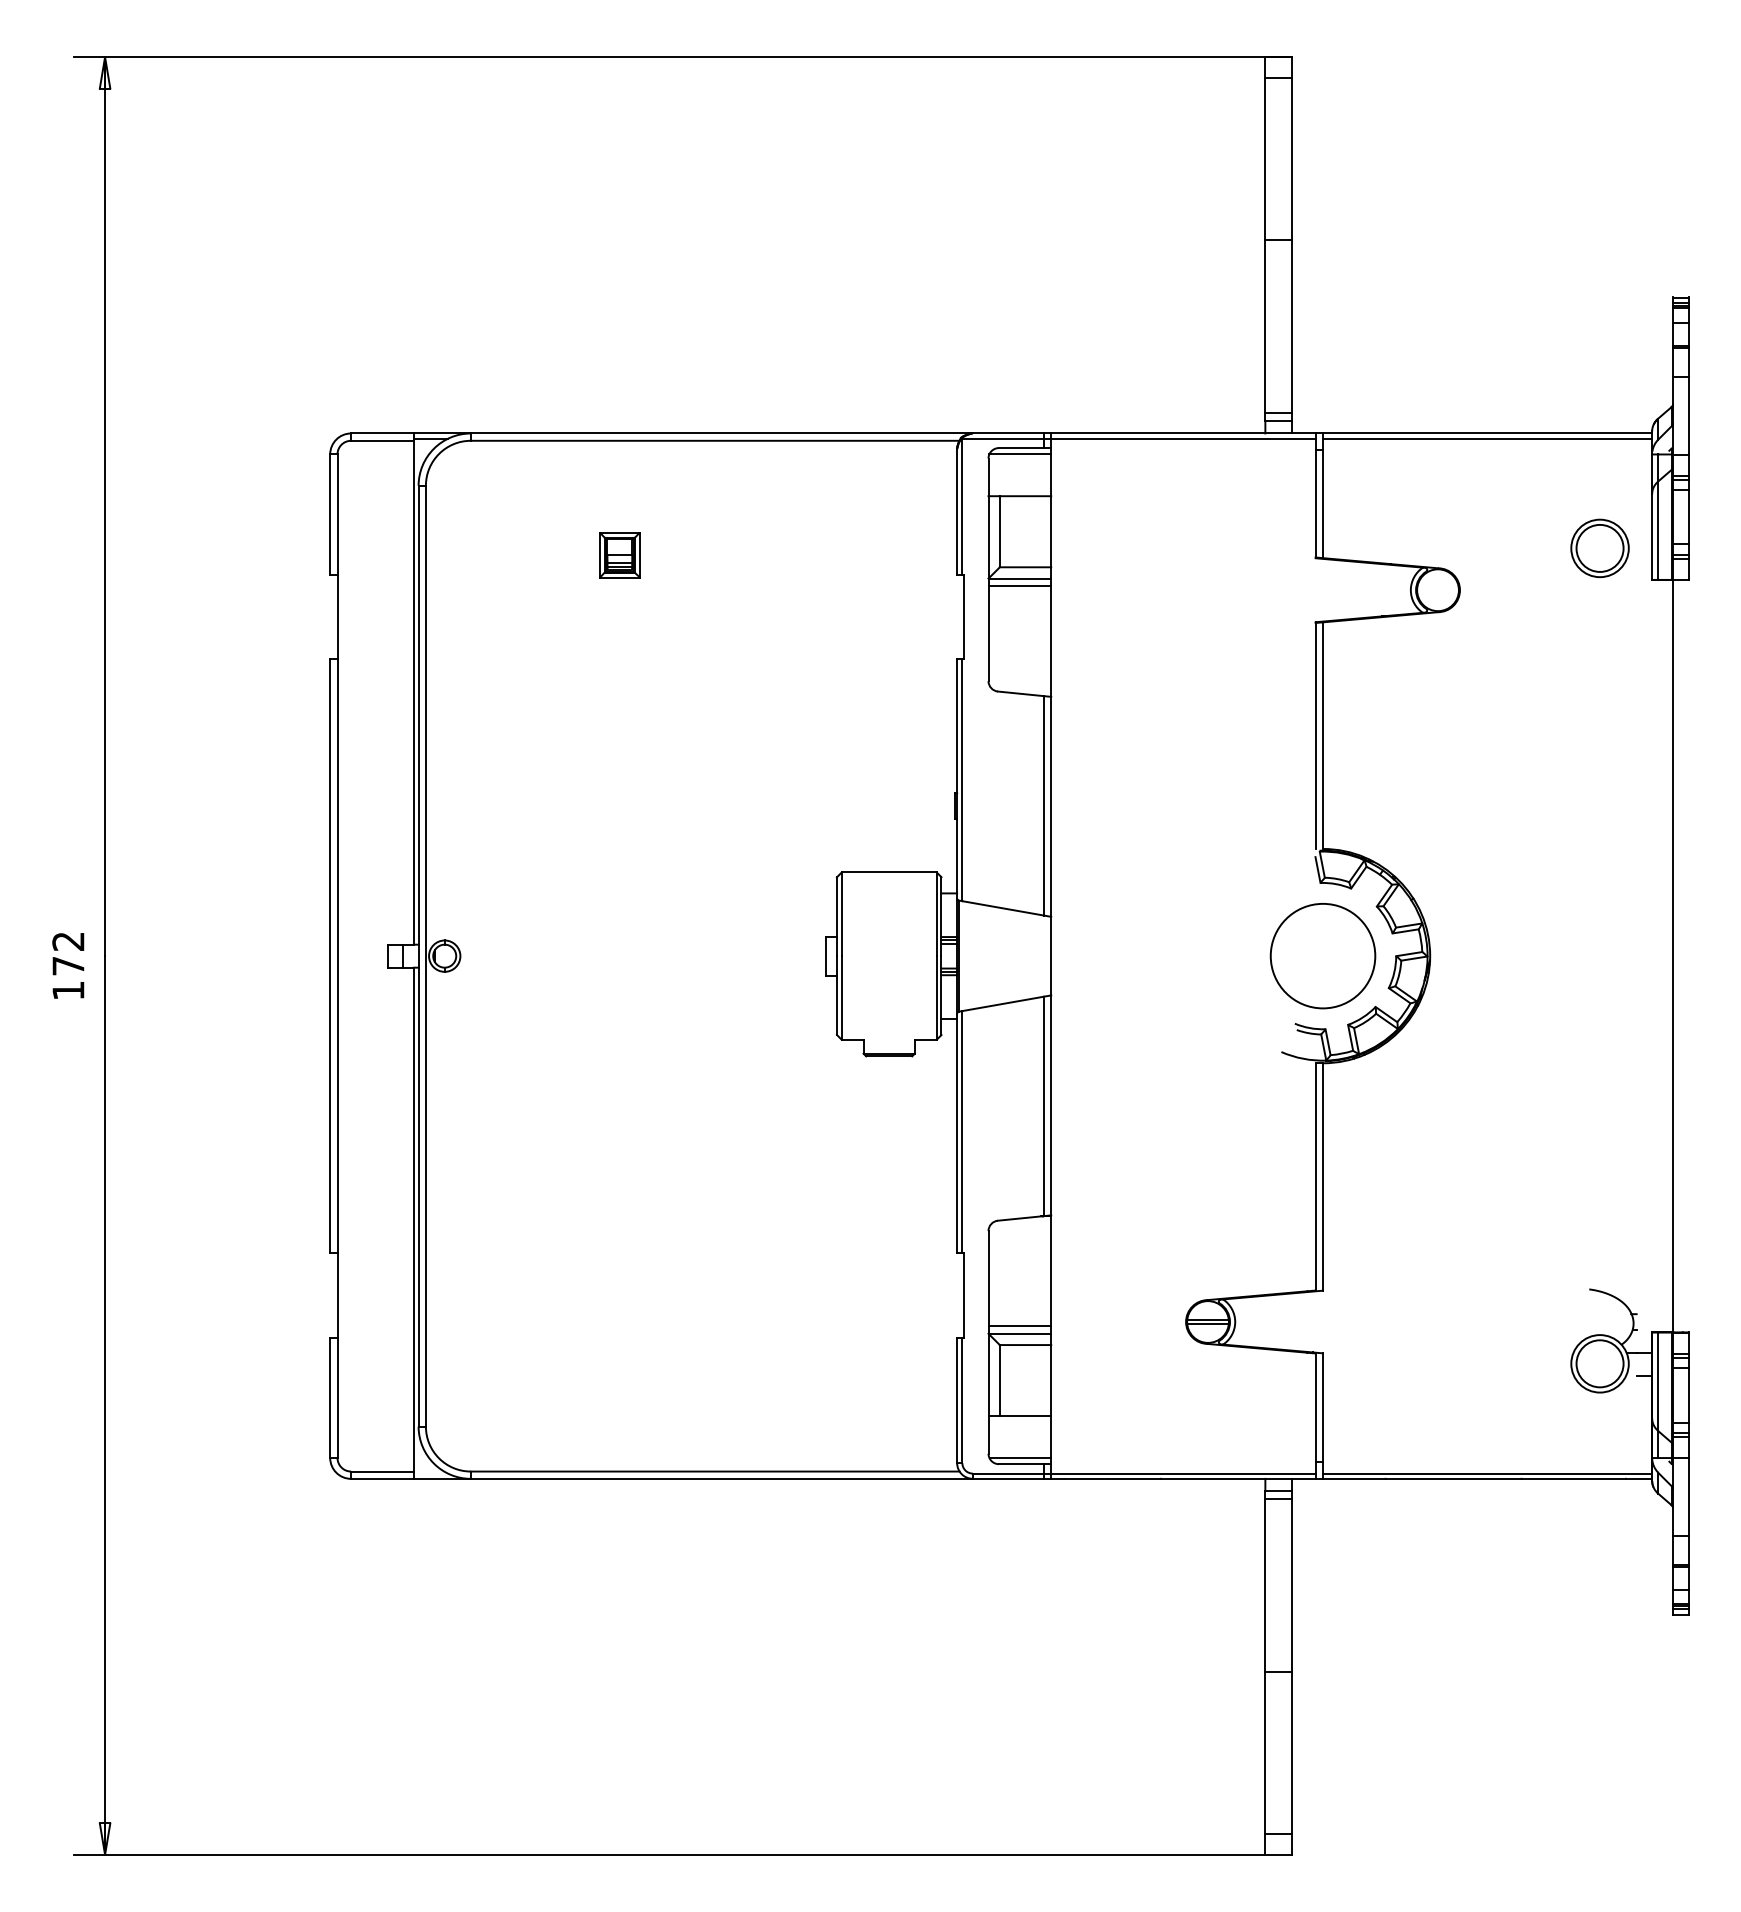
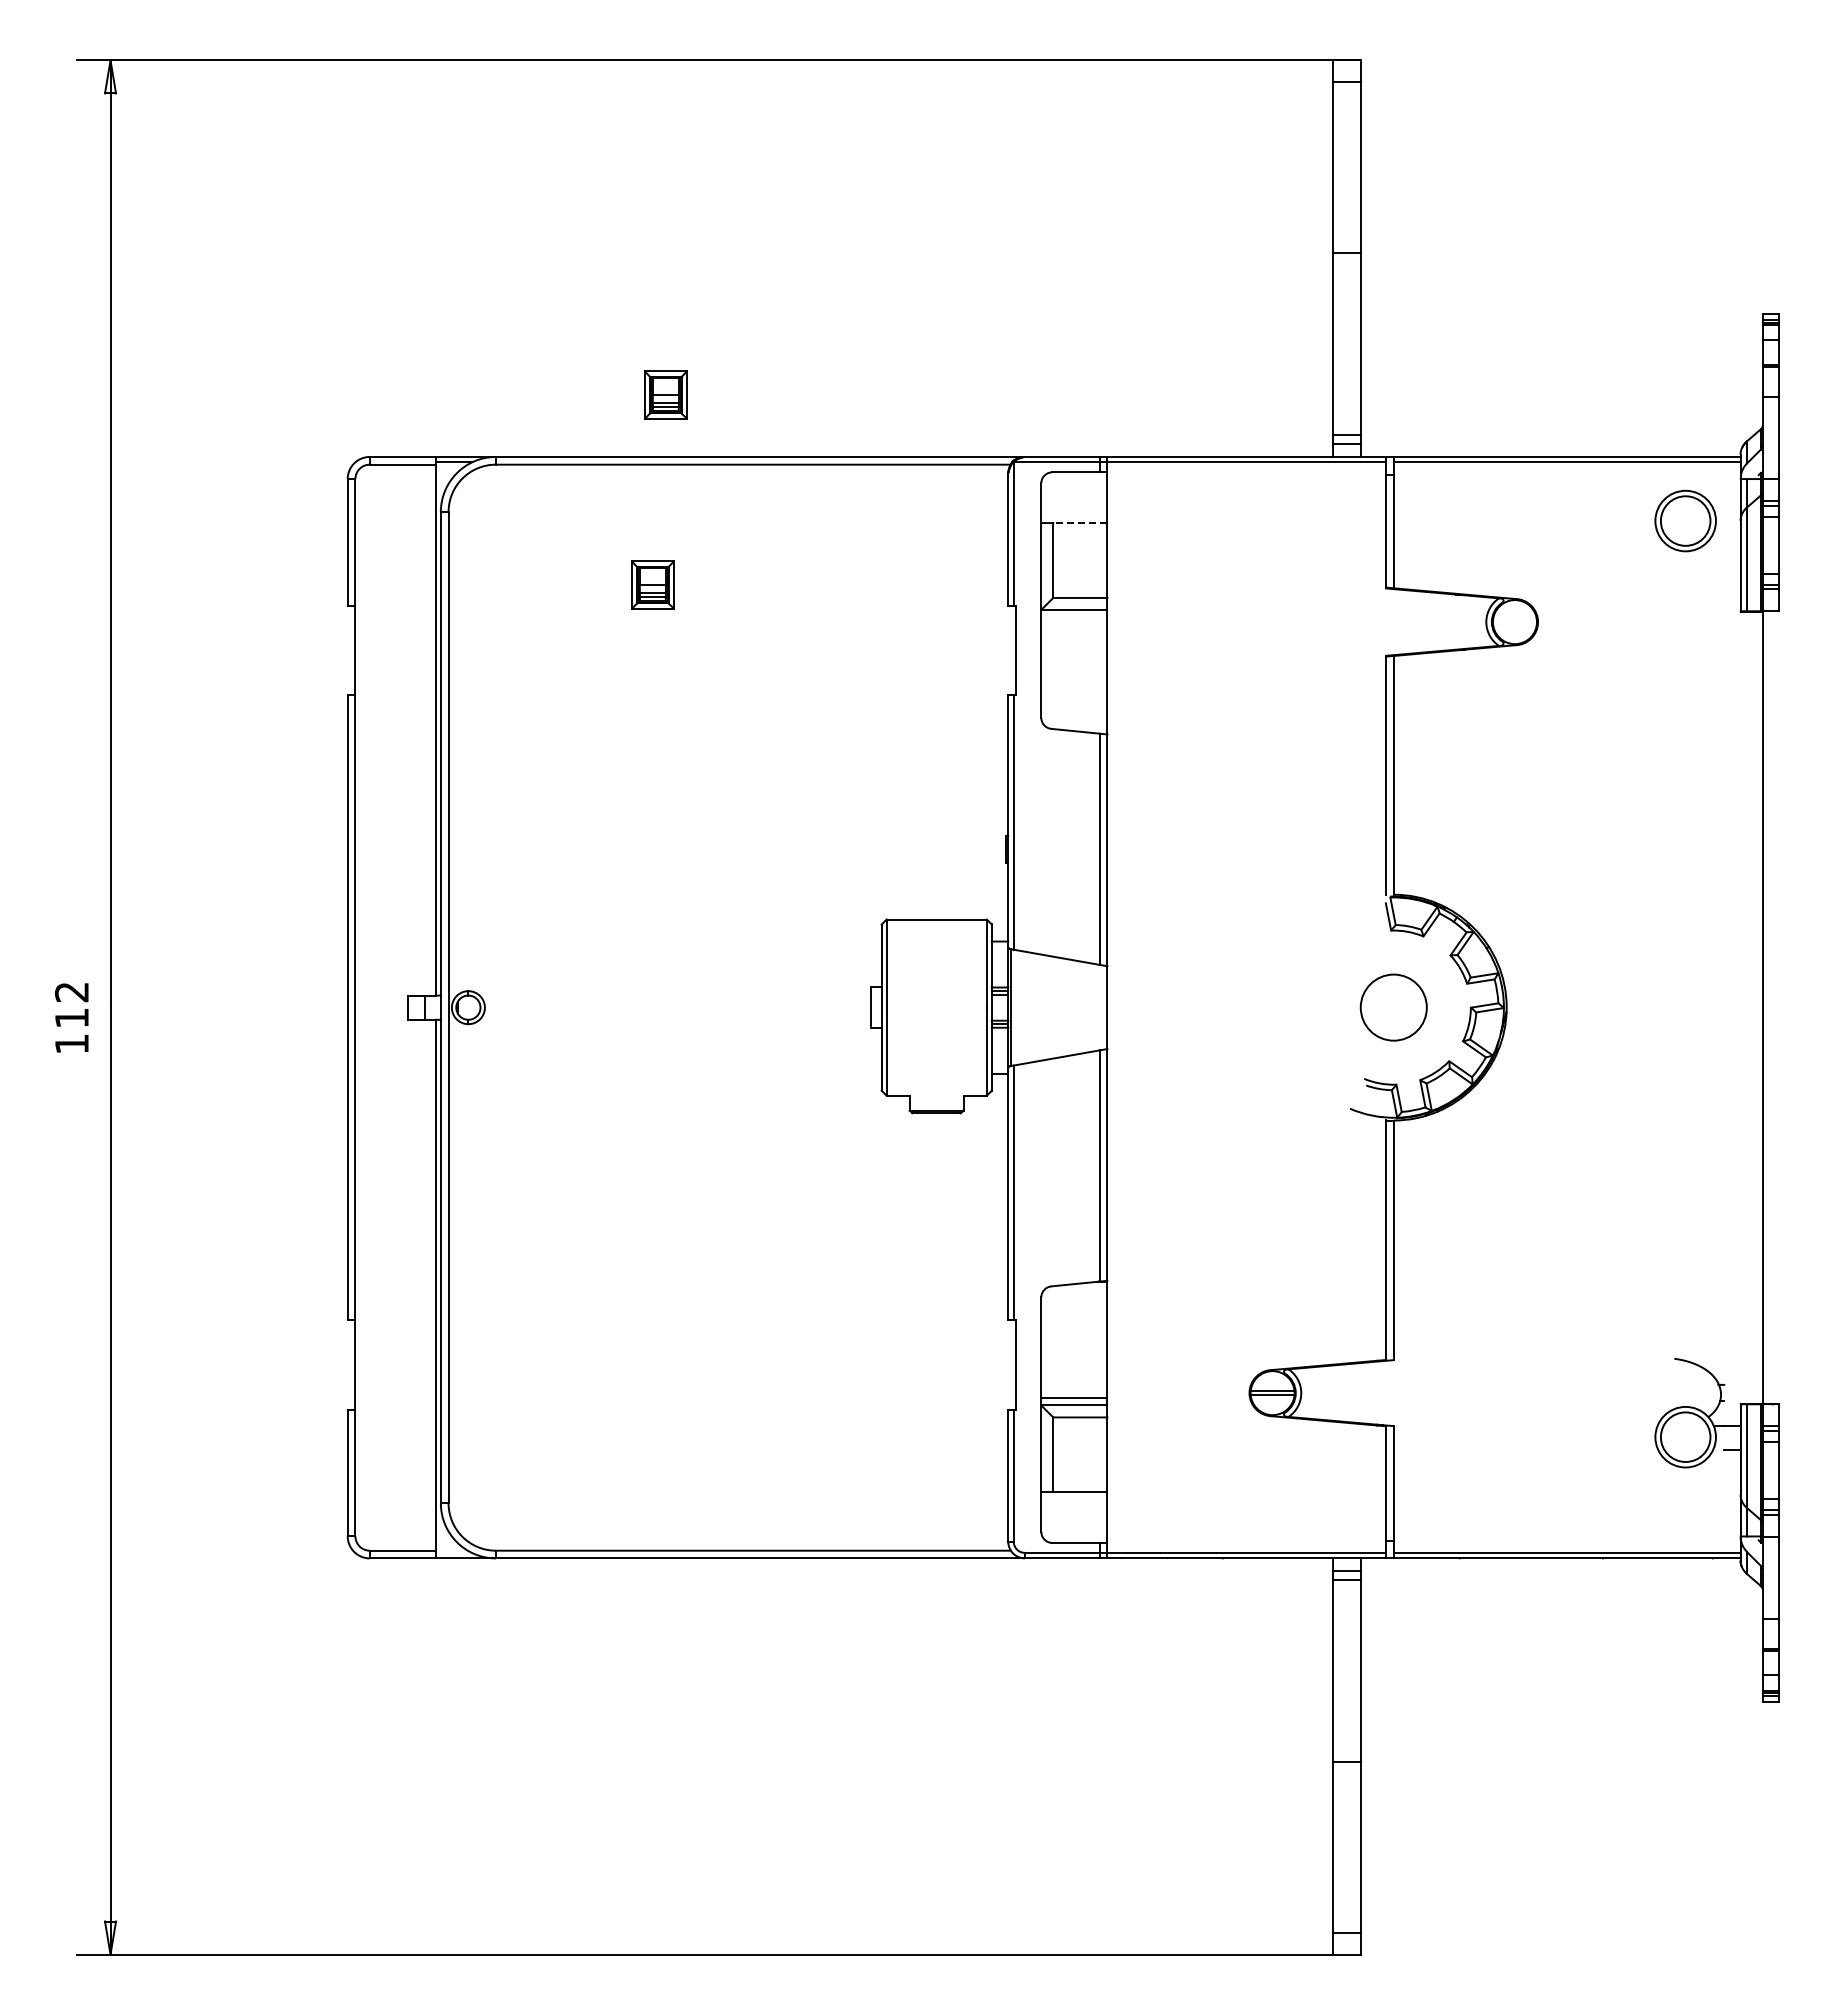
part: (631, 374) -> (665, 394), added
line: (1019, 453) -> (1074, 478), removed
line: (1024, 496) -> (1079, 523), solid -> dashed
part: (1599, 547) -> (1685, 520), moved
line: (1019, 585) -> (1074, 617), removed
circle: (1322, 956) -> (1393, 1007), size x0.6
text: (68, 965) -> (71, 1017), 172 -> 112
line: (1019, 1458) -> (1074, 1536), removed

